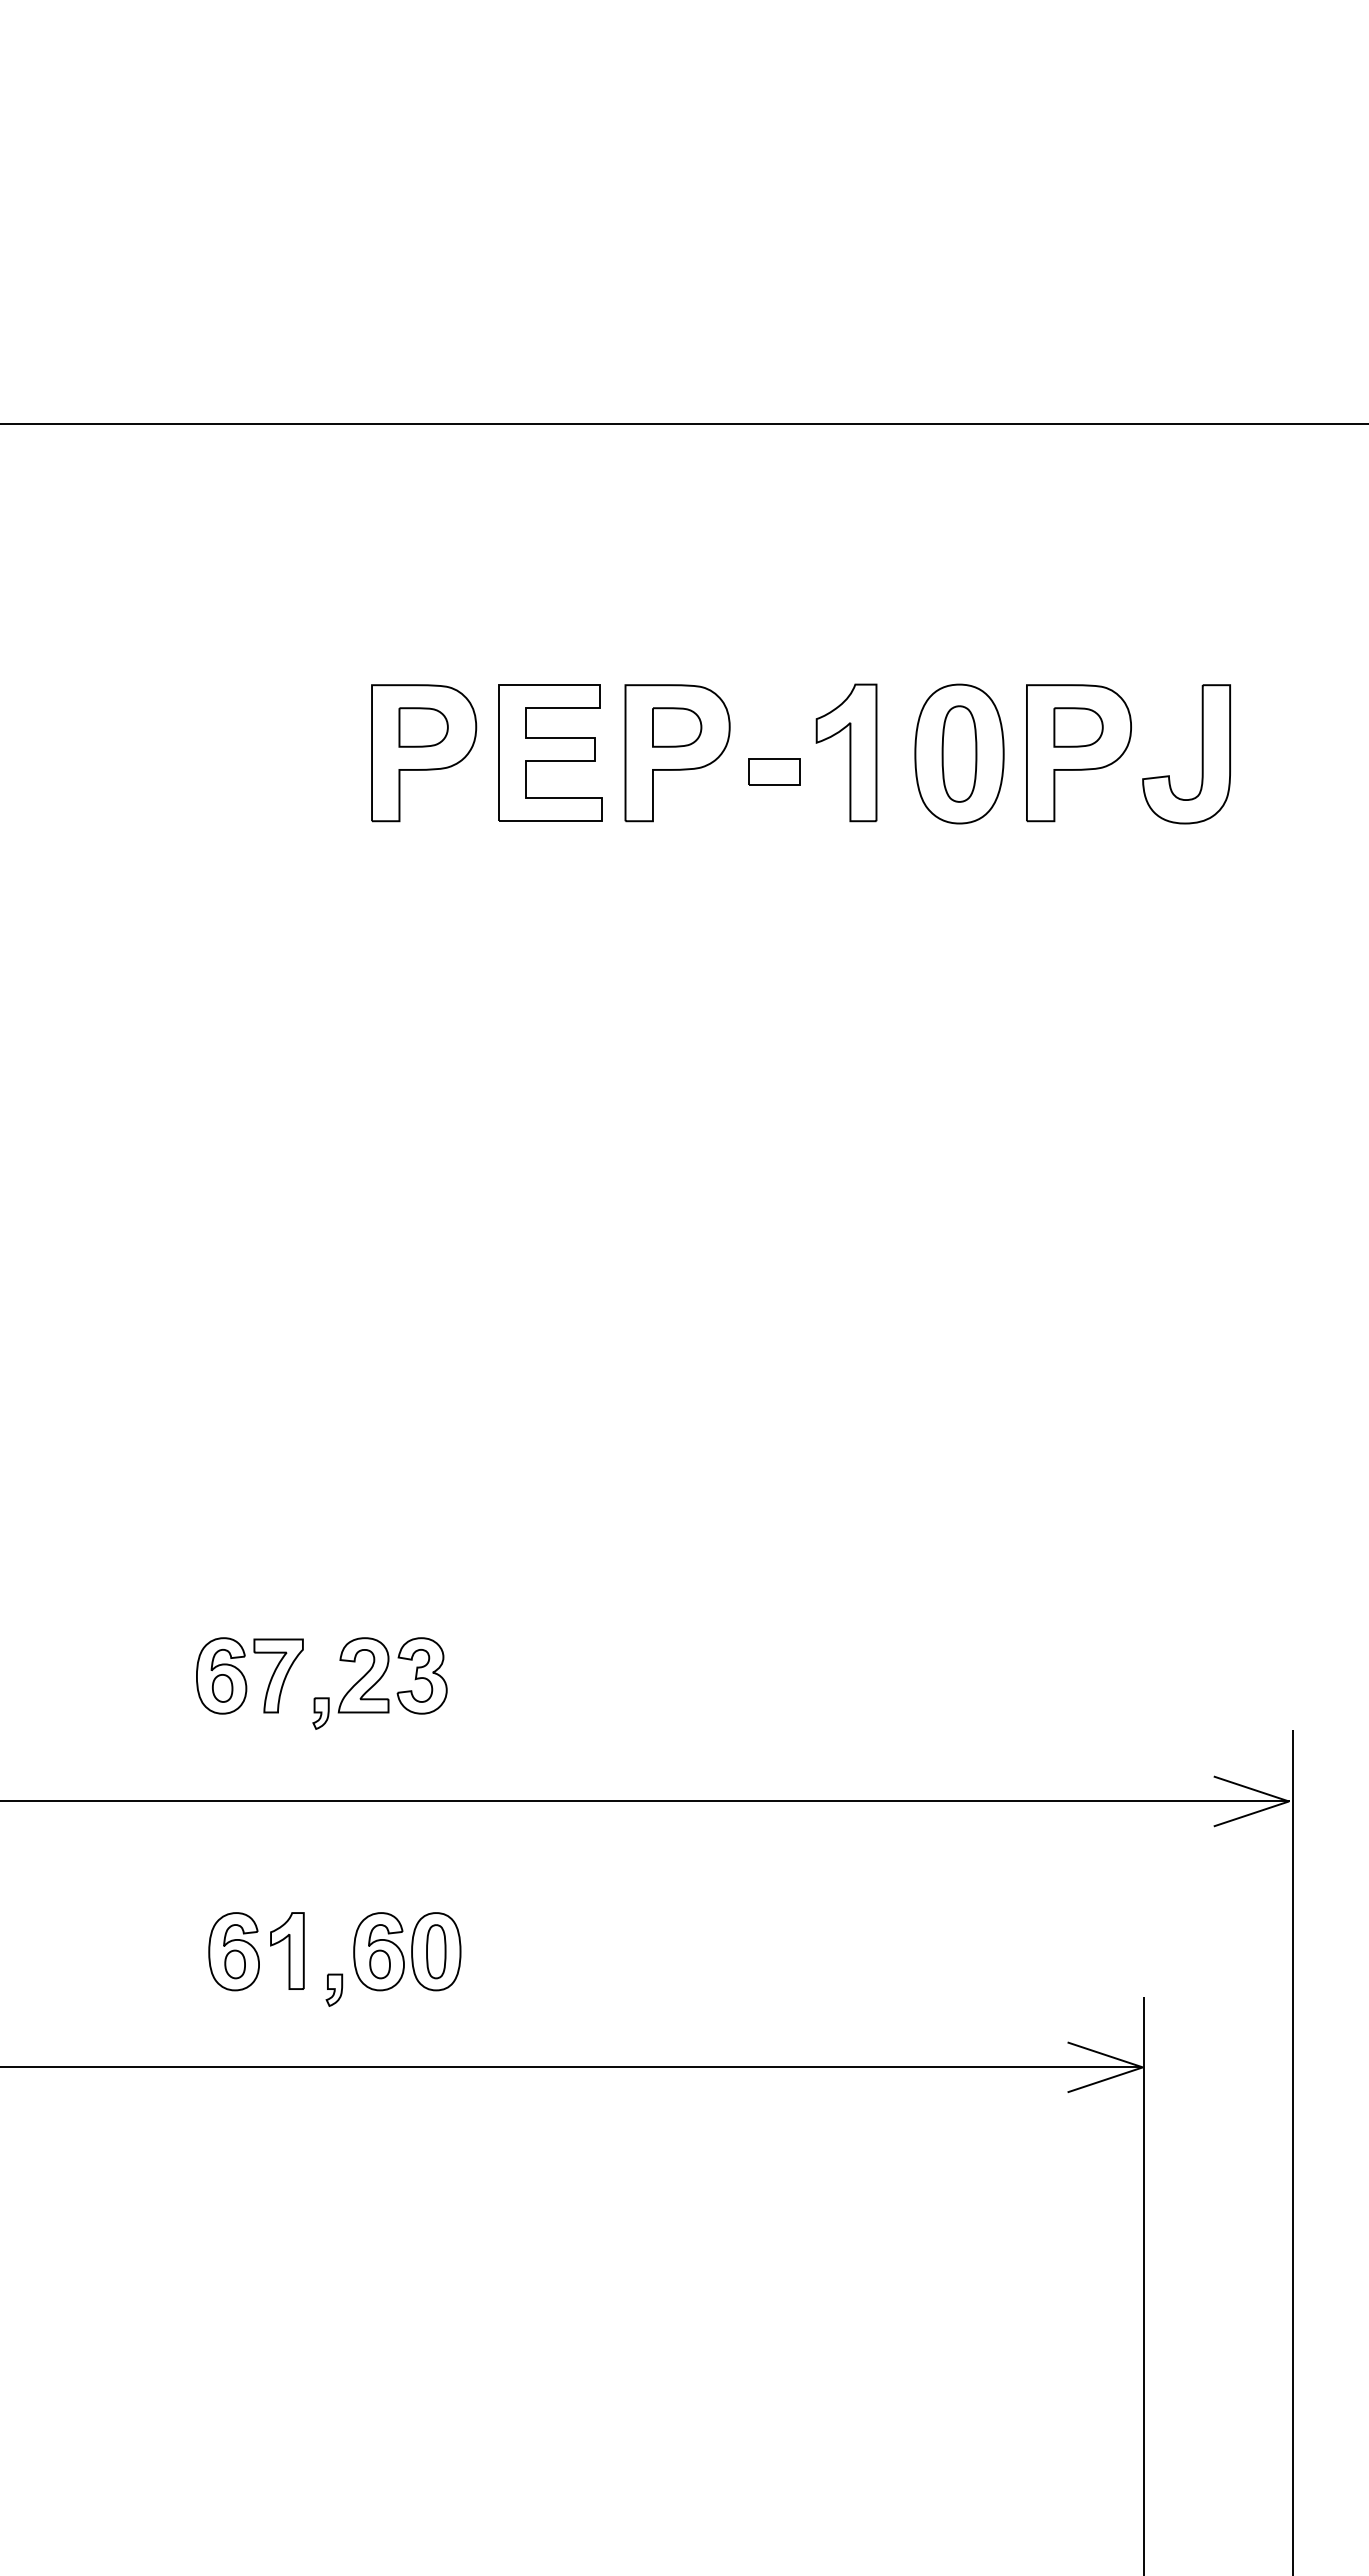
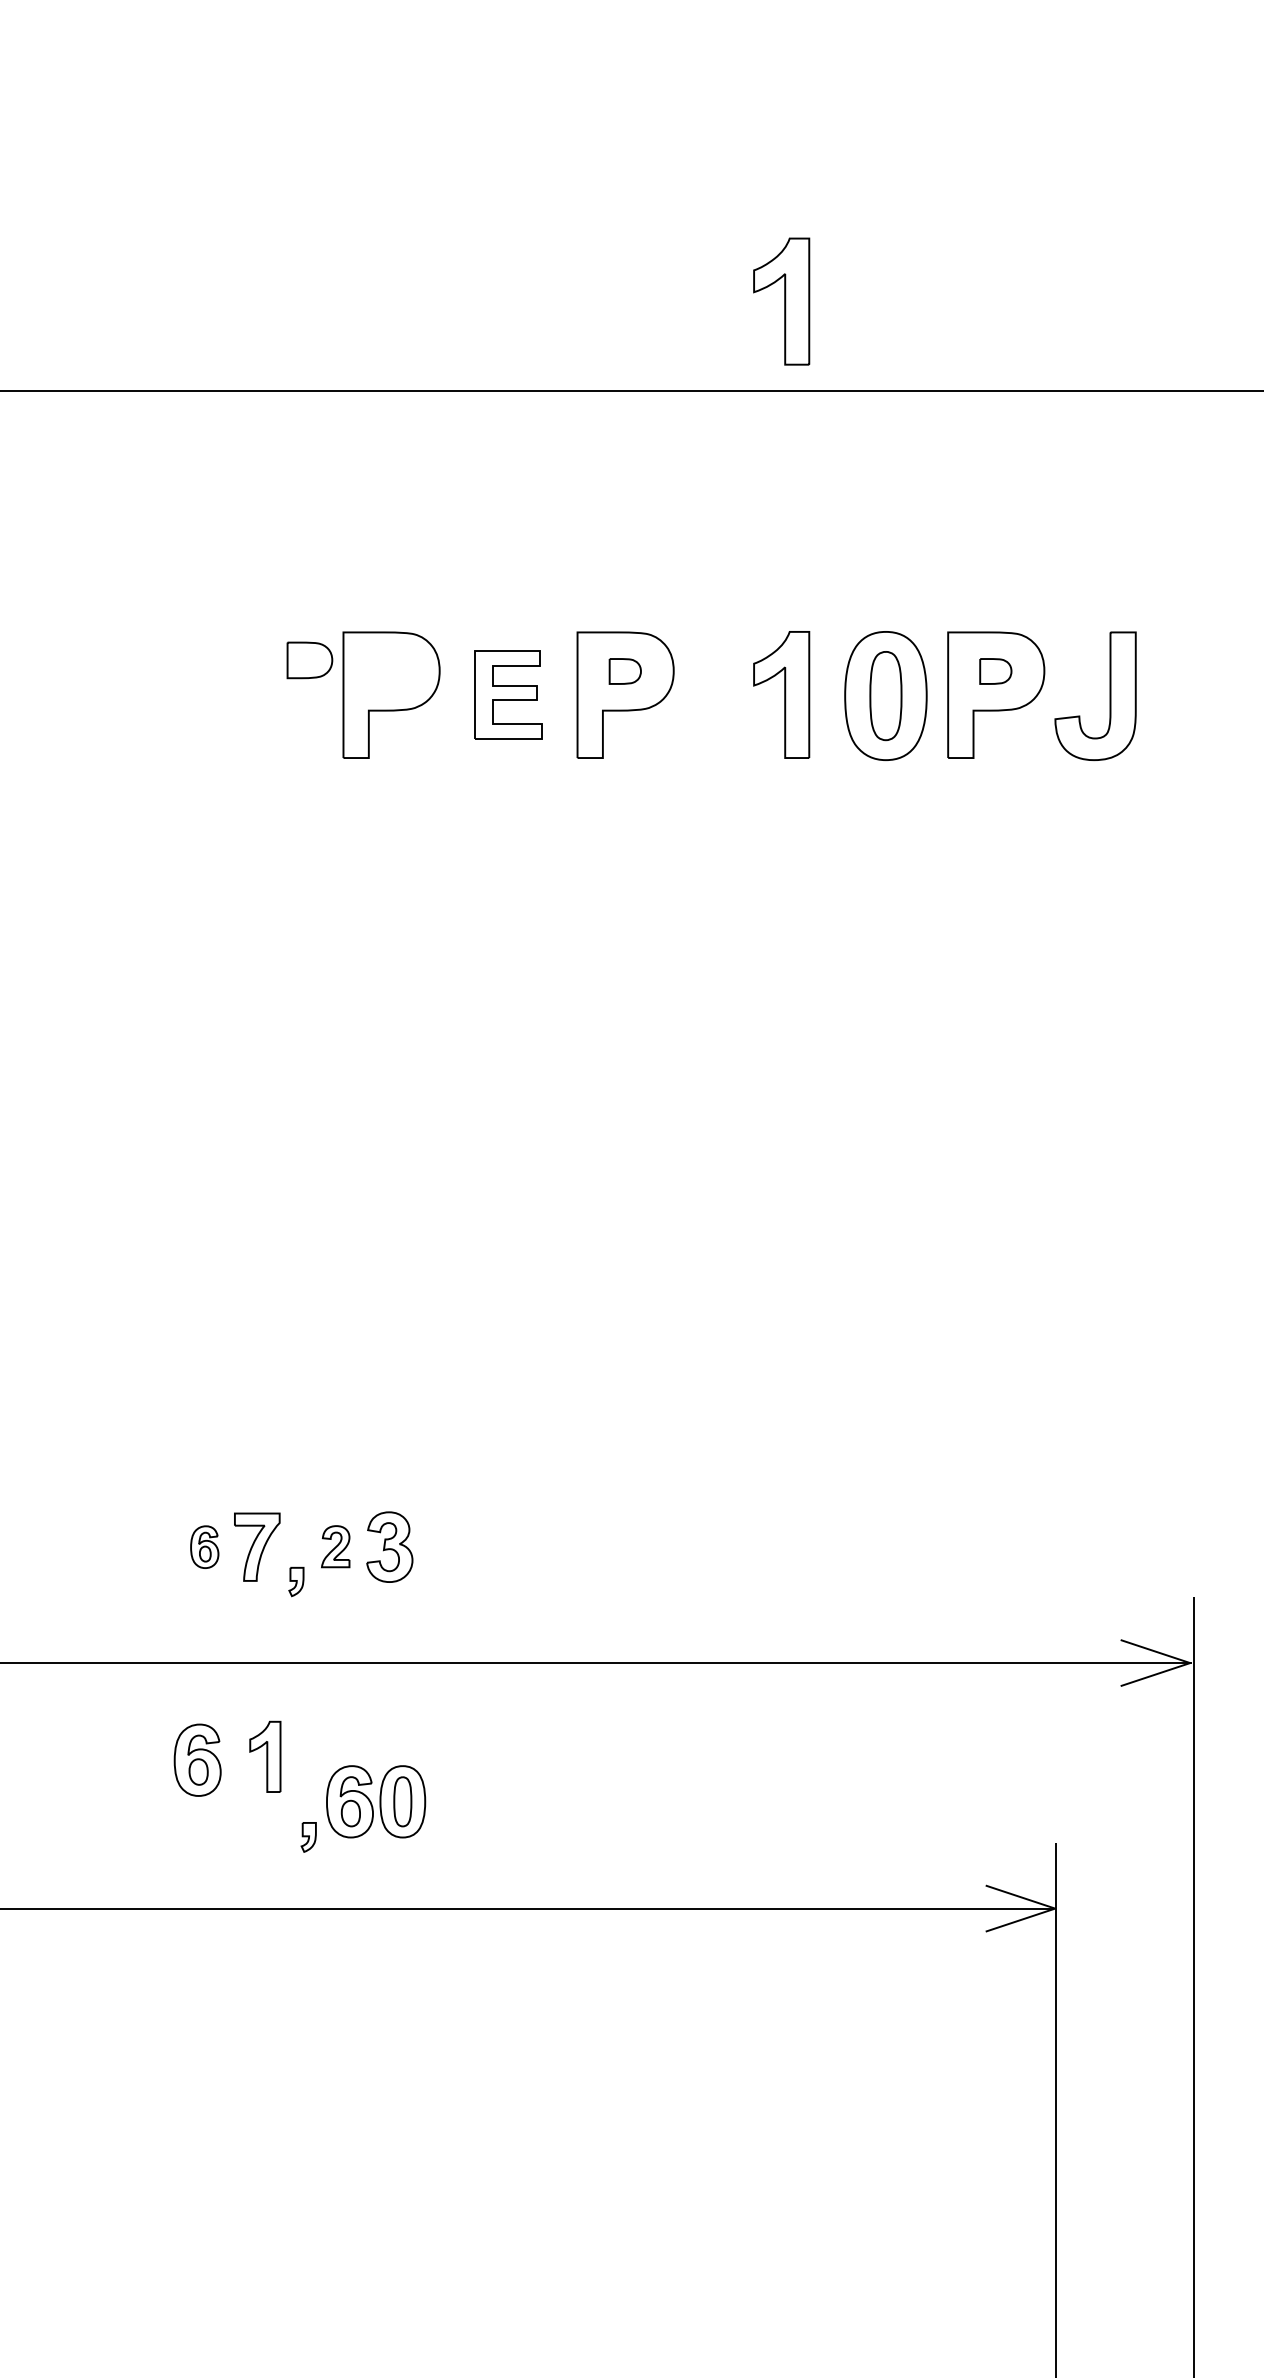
part: (846, 326) -> (781, 301), added
part: (423, 727) -> (309, 660), moved
part: (677, 727) -> (625, 671), size x0.7
part: (1078, 727) -> (995, 671), size x0.7
part: (550, 752) -> (508, 694), size x0.7
part: (774, 771) -> (715, 712), removed
part: (221, 1675) -> (204, 1546), size x0.6
part: (363, 1675) -> (335, 1546), size x0.6
part: (287, 1950) -> (265, 1756), moved
part: (233, 1951) -> (197, 1760), moved

